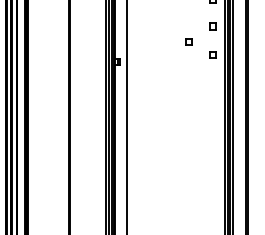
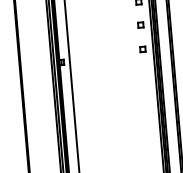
part: (188, 41) -> (120, 39), removed

